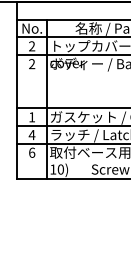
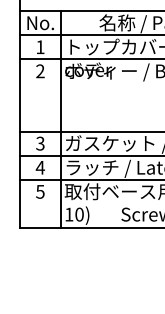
text: (32, 46) -> (40, 47), 2 -> 1
text: (32, 117) -> (40, 143), 1 -> 3
text: (32, 152) -> (40, 191), 6 -> 5

